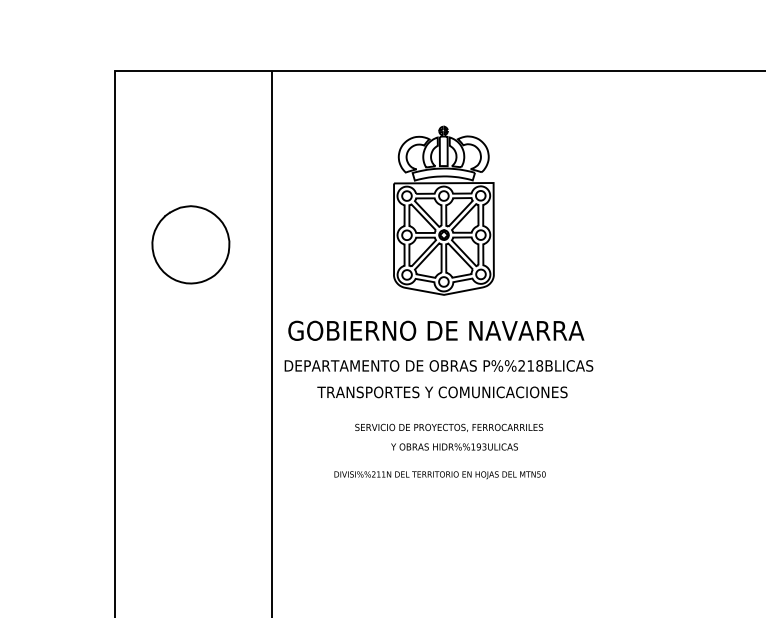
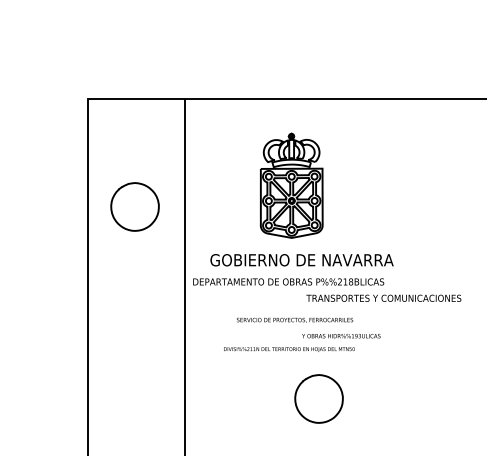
text: (435, 331) -> (301, 260), moved
text: (441, 391) -> (383, 297), moved
text: (454, 447) -> (341, 336), moved
part: (487, 554) -> (318, 398), added

